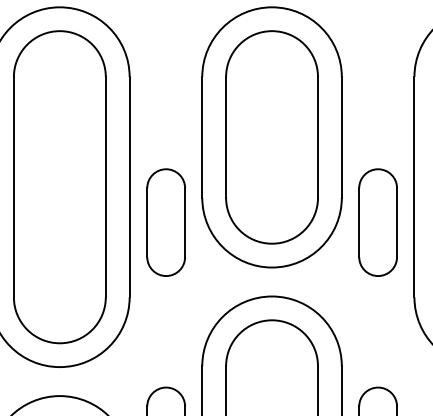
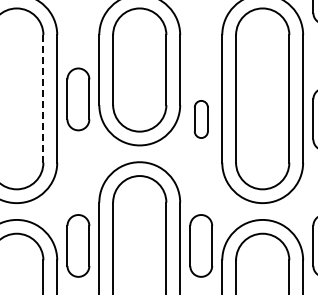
line: (105, 186) -> (43, 98), solid -> dashed
part: (166, 222) -> (78, 99), moved
part: (378, 222) -> (201, 119), size x0.6

